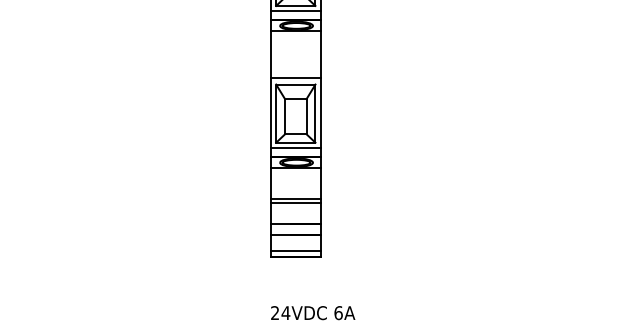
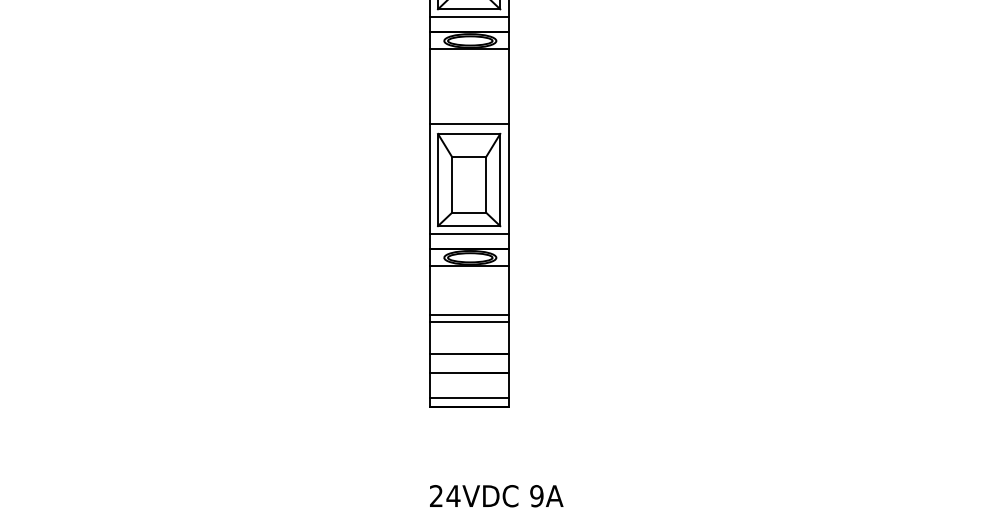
text: (338, 313) -> (536, 496), 6A -> 9A

